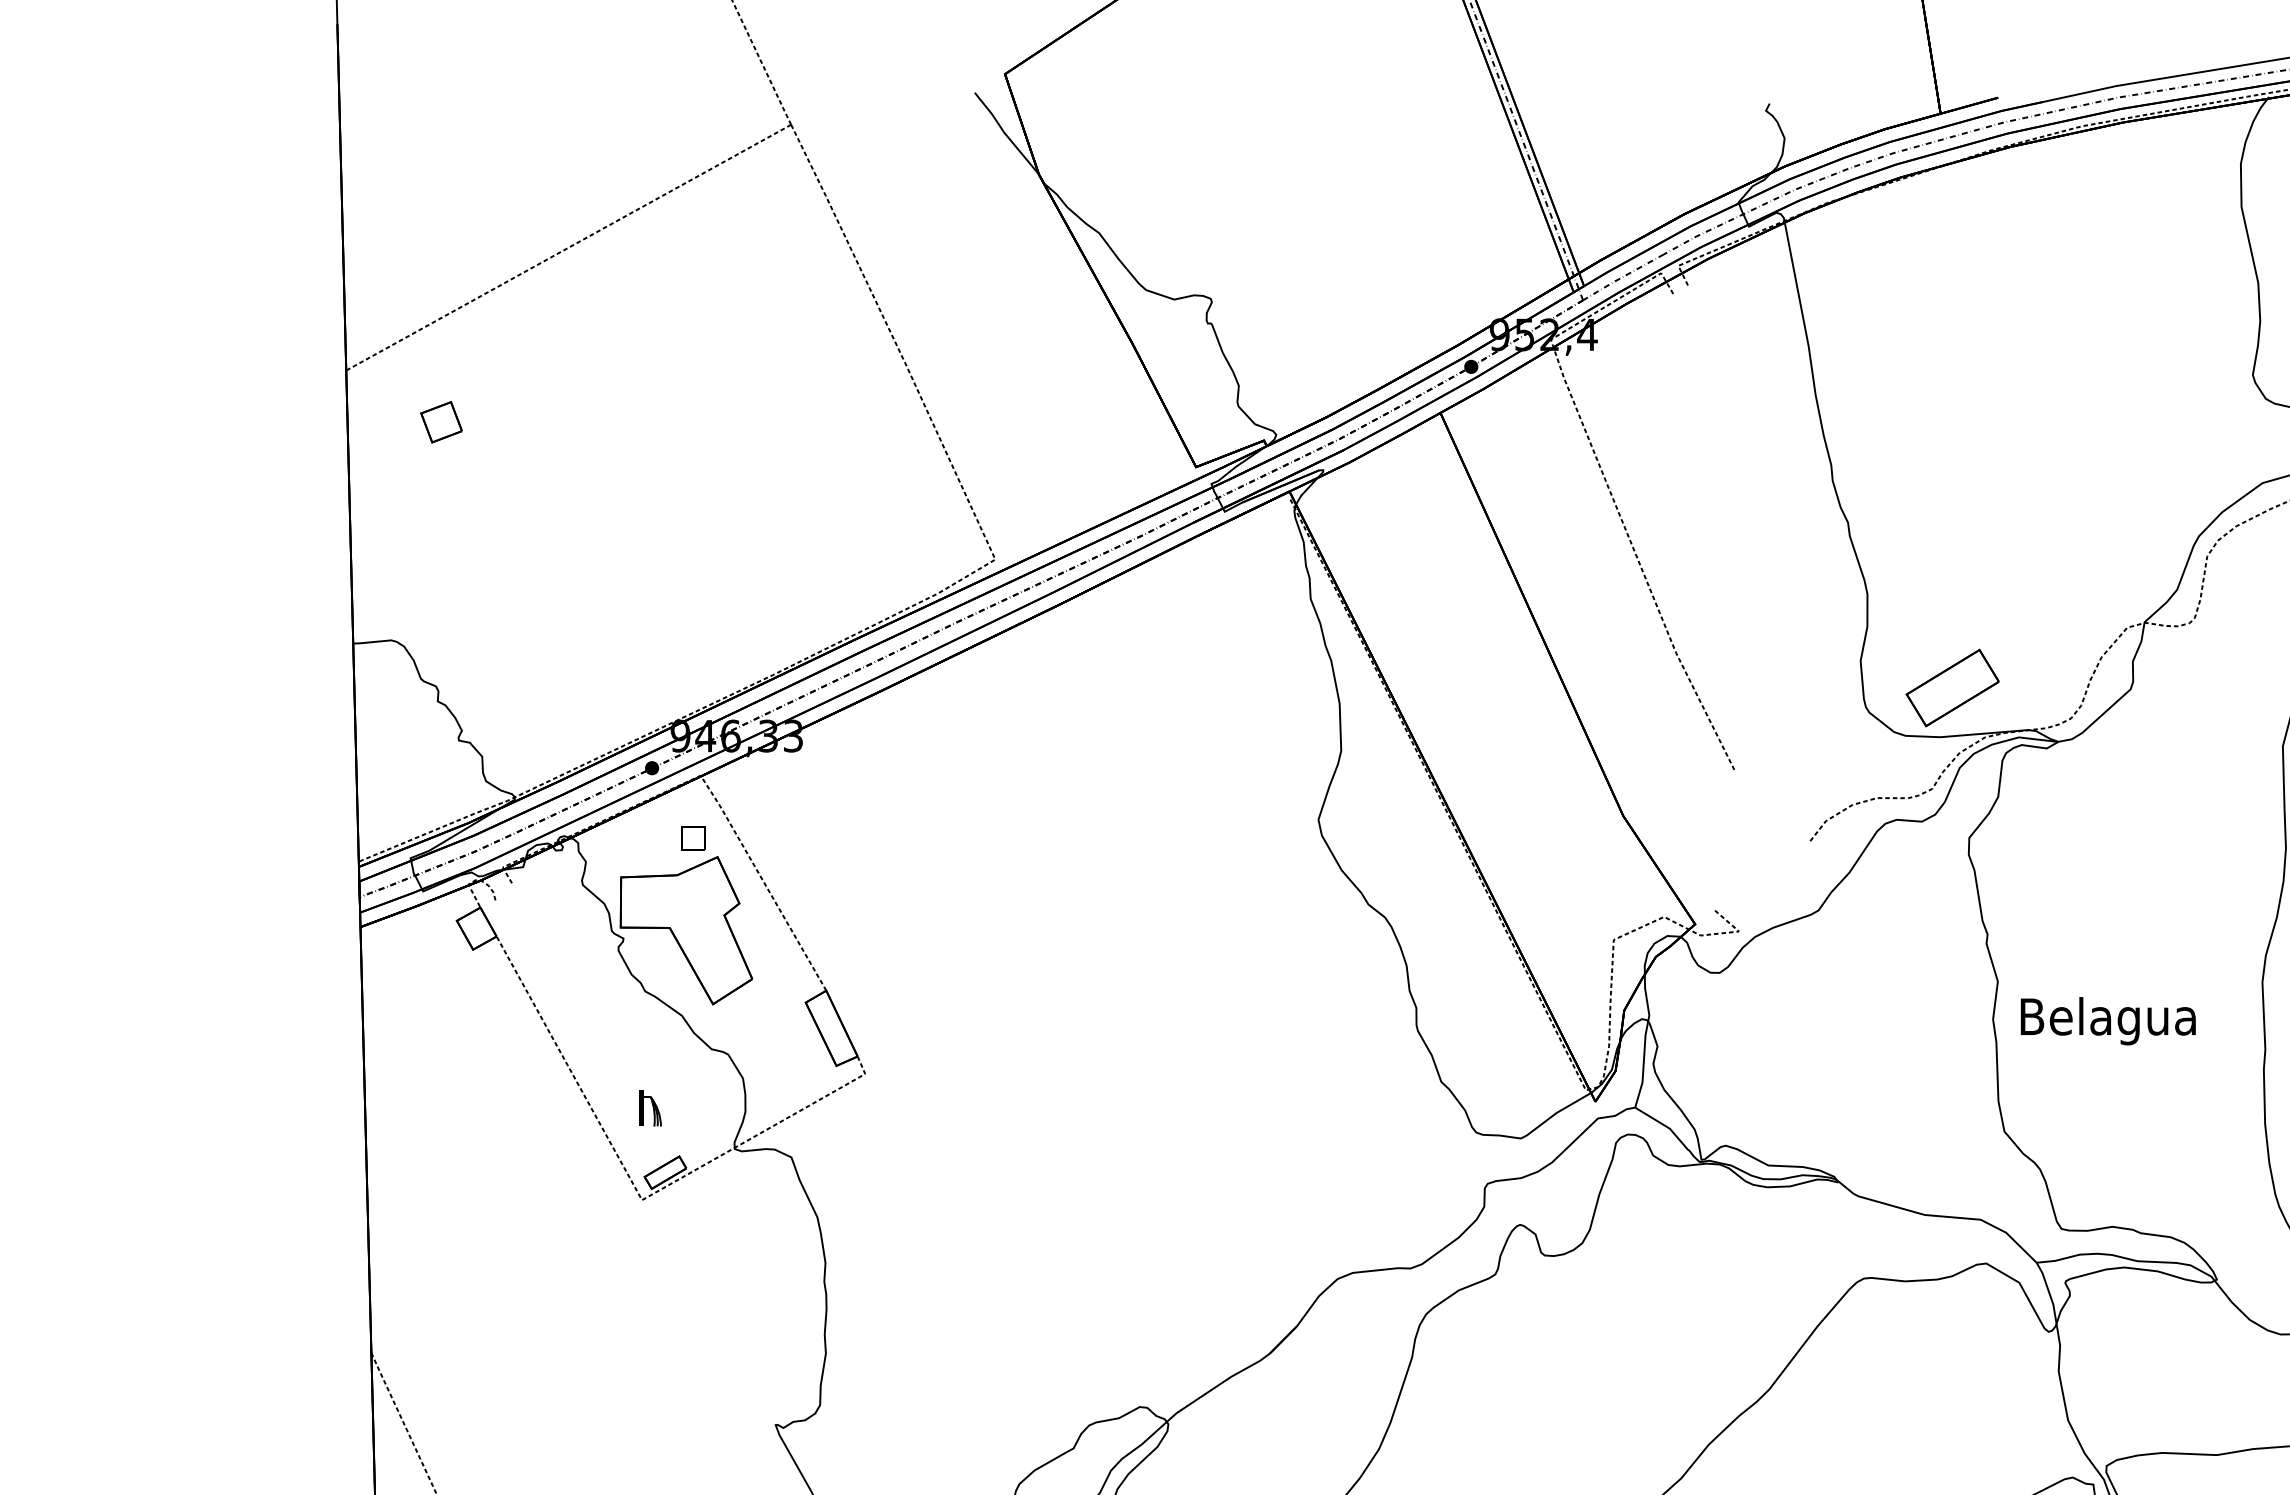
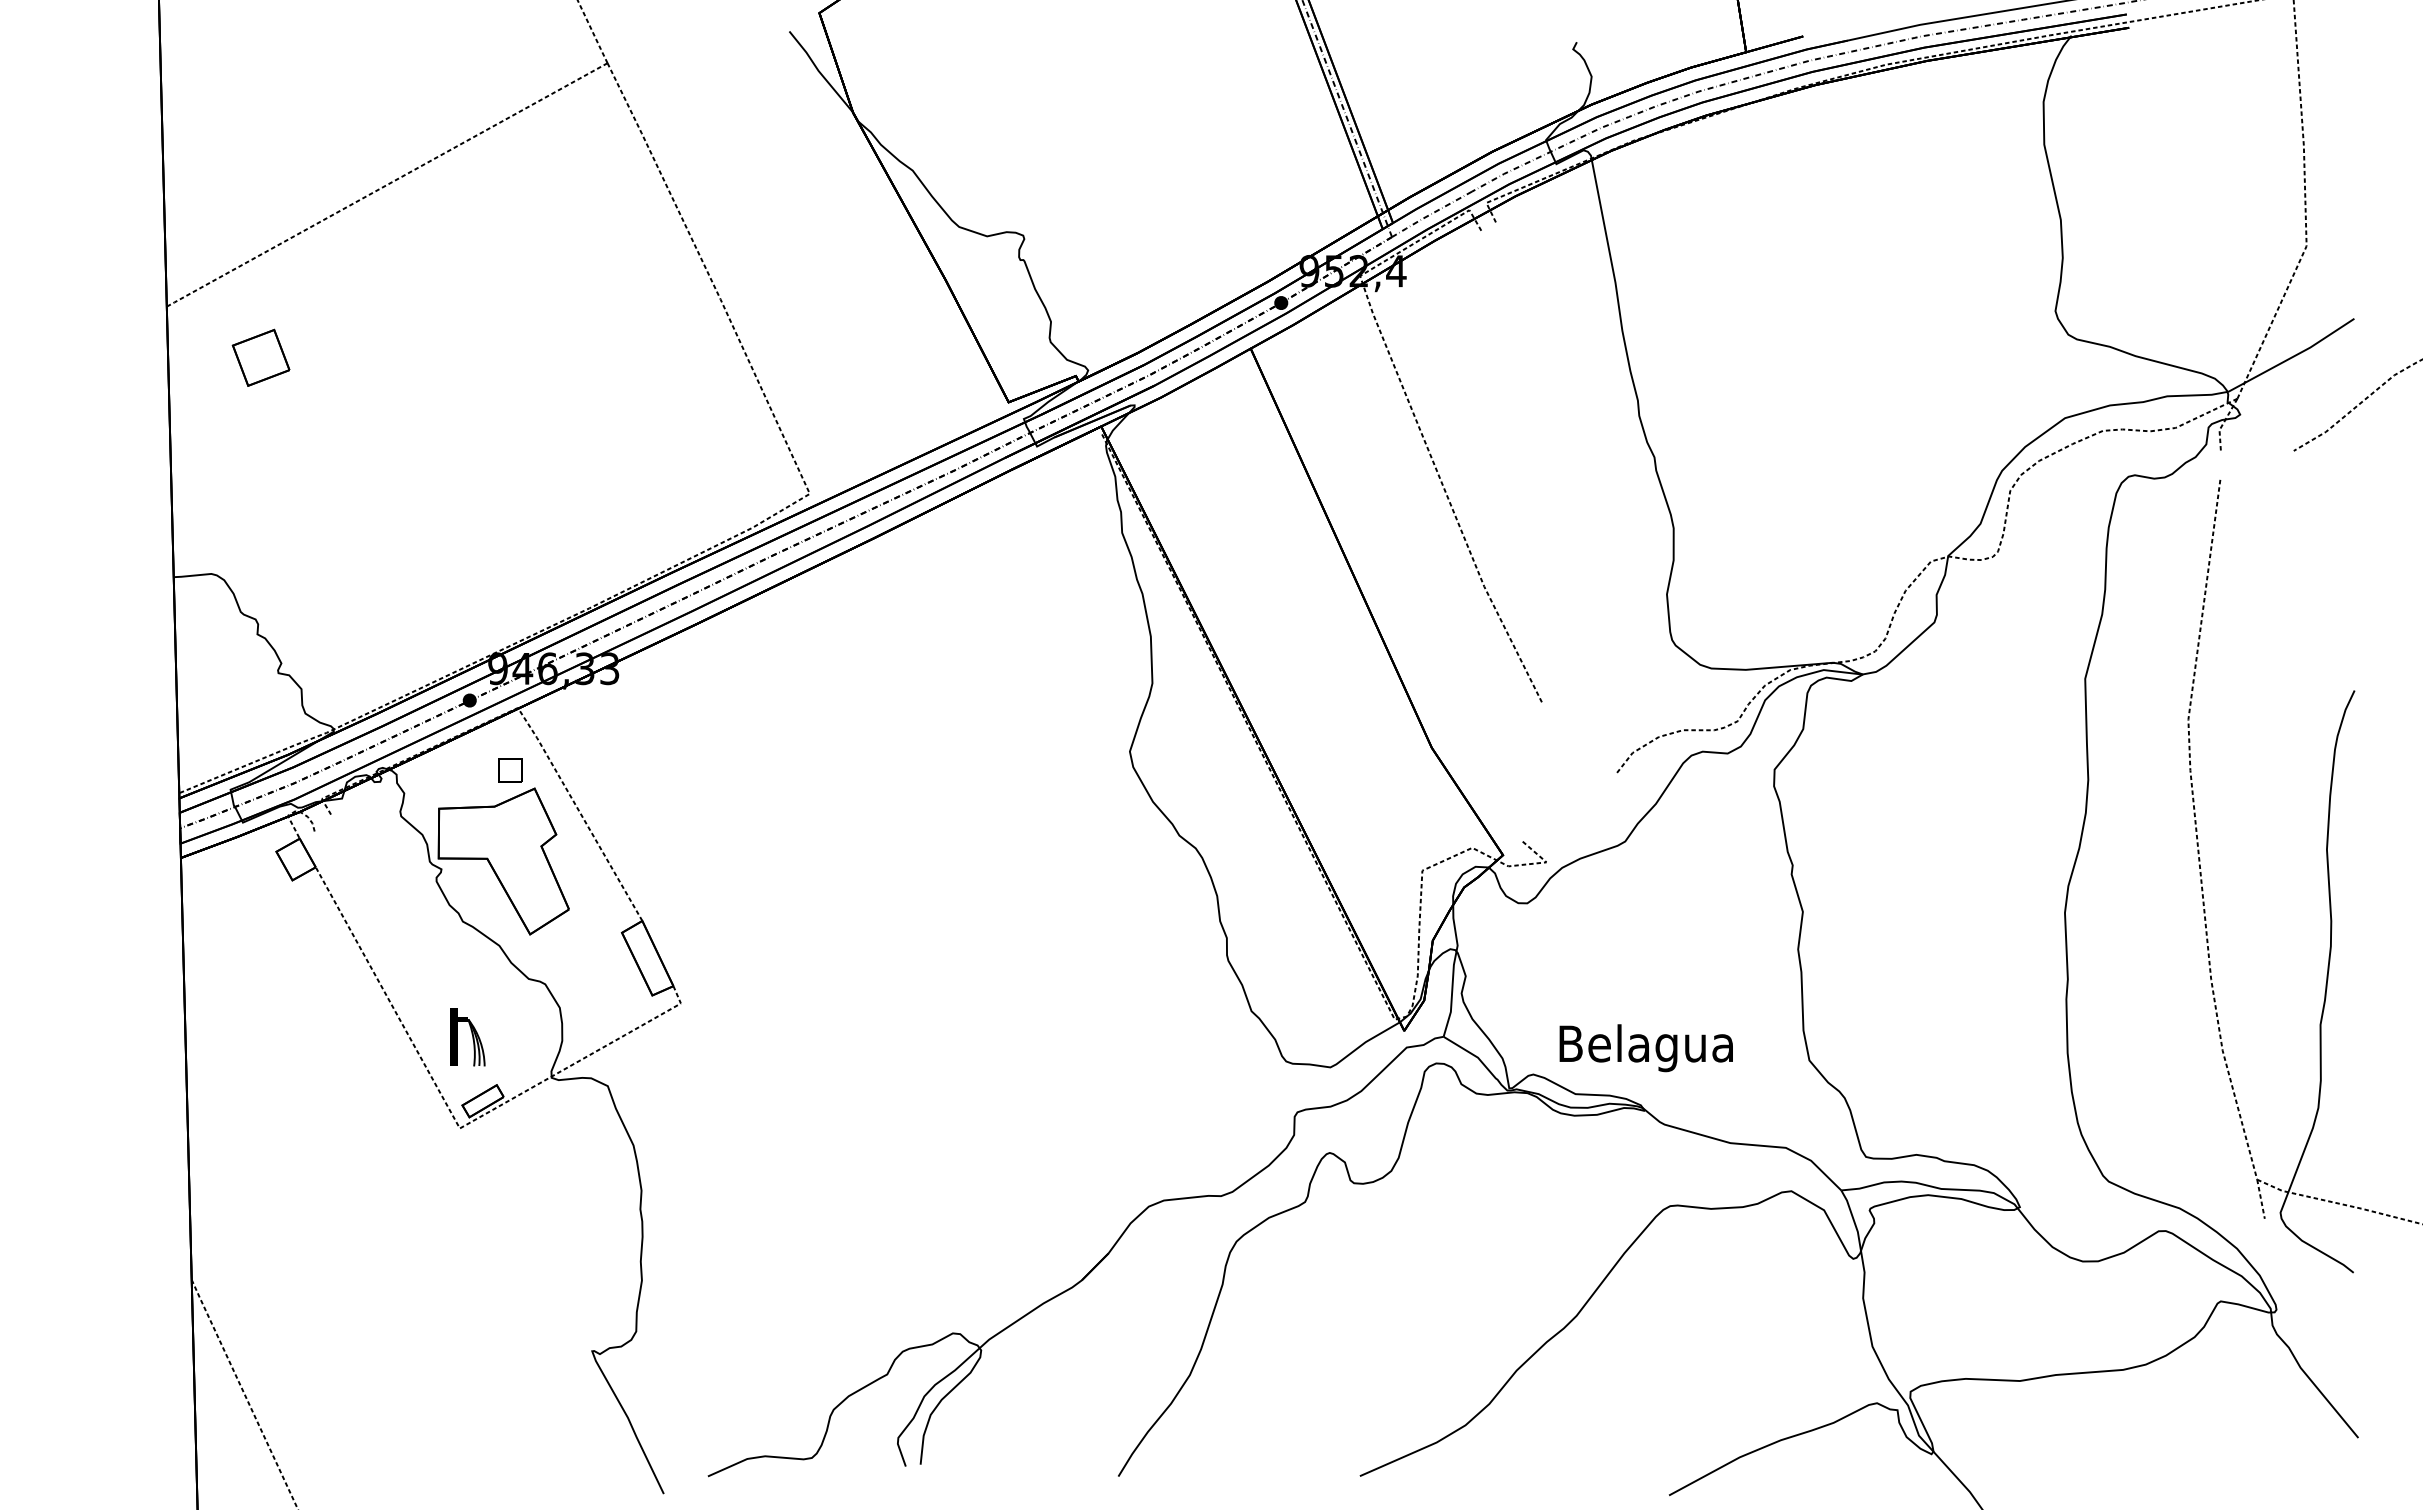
part: (441, 421) -> (261, 357), size x1.4
part: (1952, 688) -> (1757, 621), removed
text: (2107, 1021) -> (1645, 1048), moved
part: (650, 1108) -> (468, 1037), size x1.6

